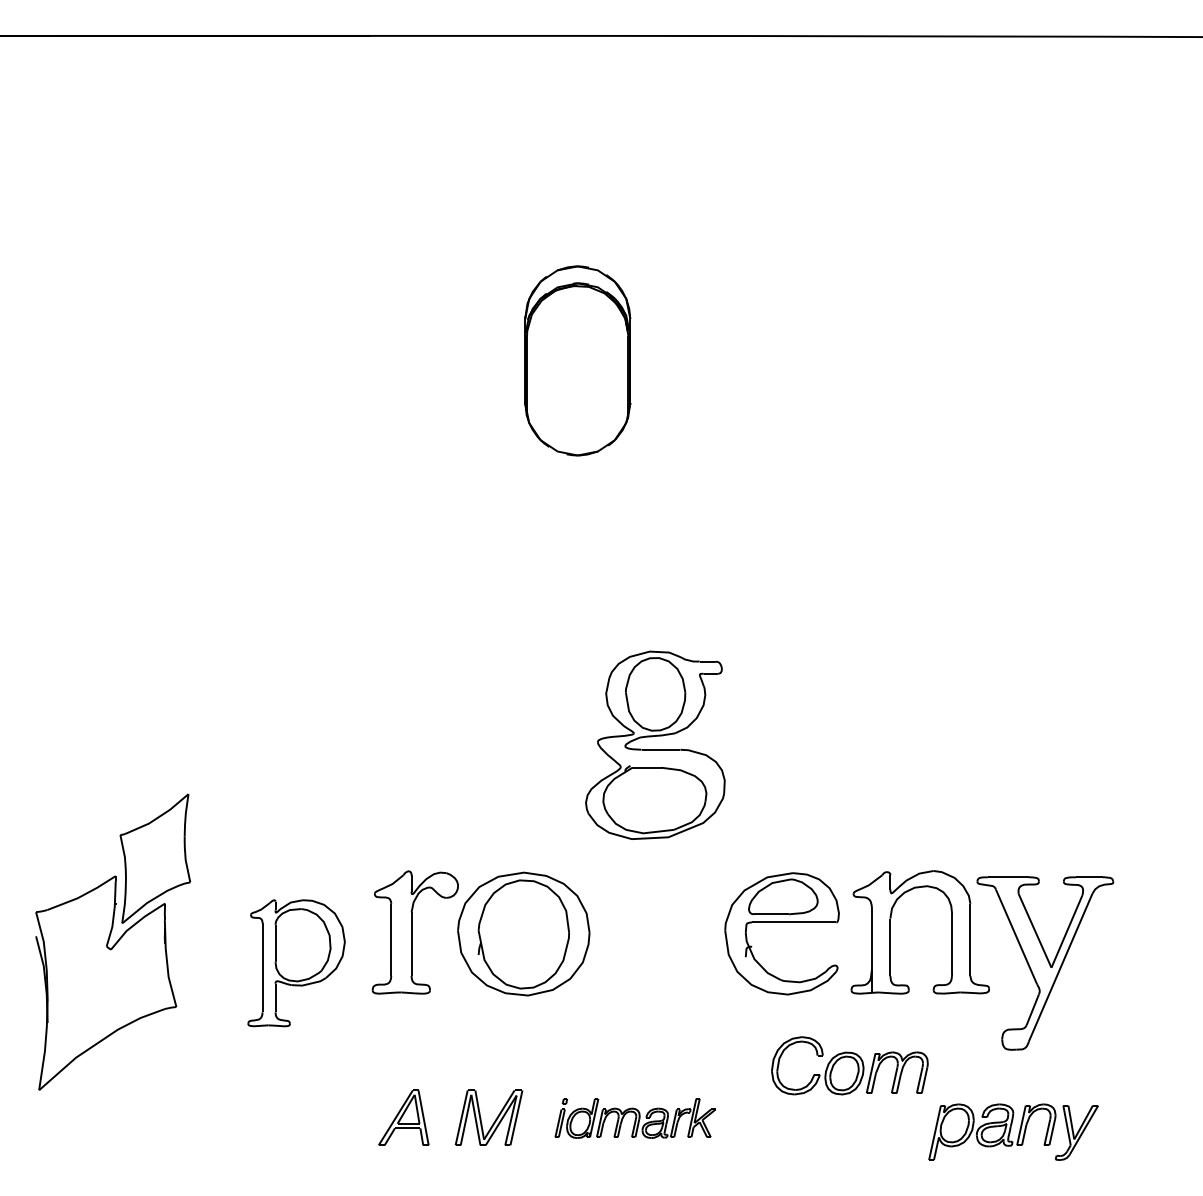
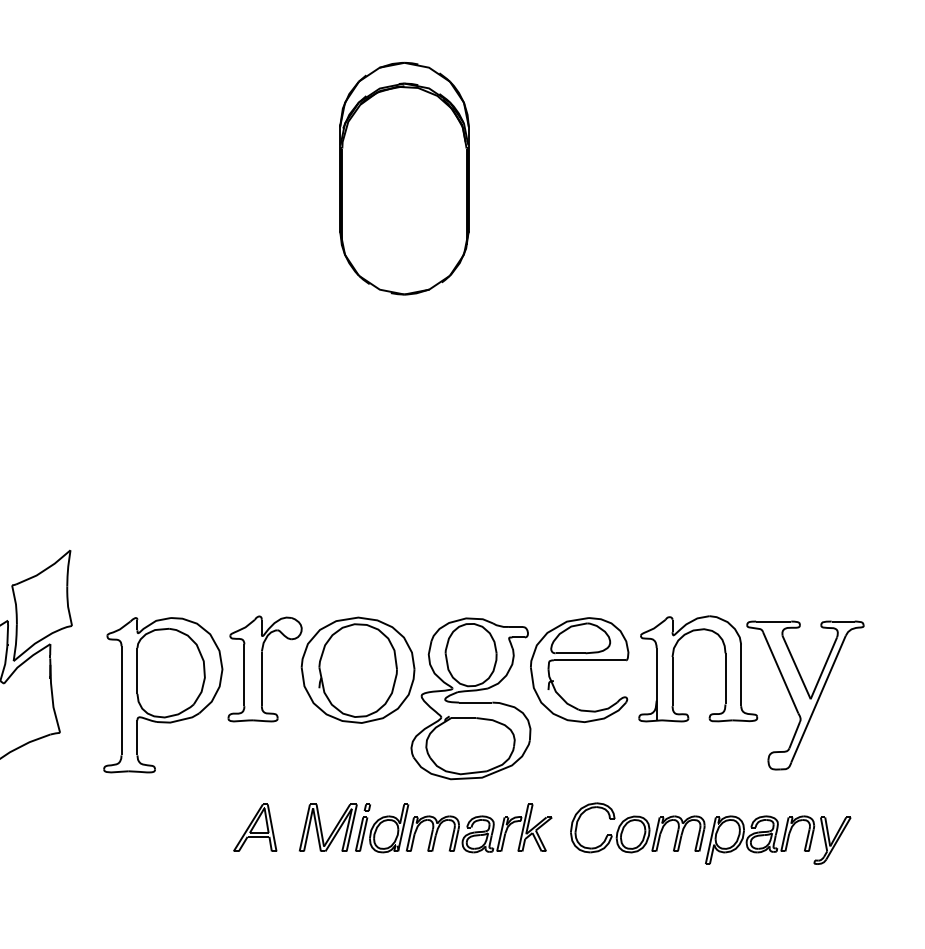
part: (577, 360) -> (404, 178), size x1.43
part: (655, 744) -> (471, 698), moved
part: (296, 963) -> (163, 695), size x1.43
part: (849, 1065) -> (637, 827), moved
part: (635, 1118) -> (453, 828), size x1.43

